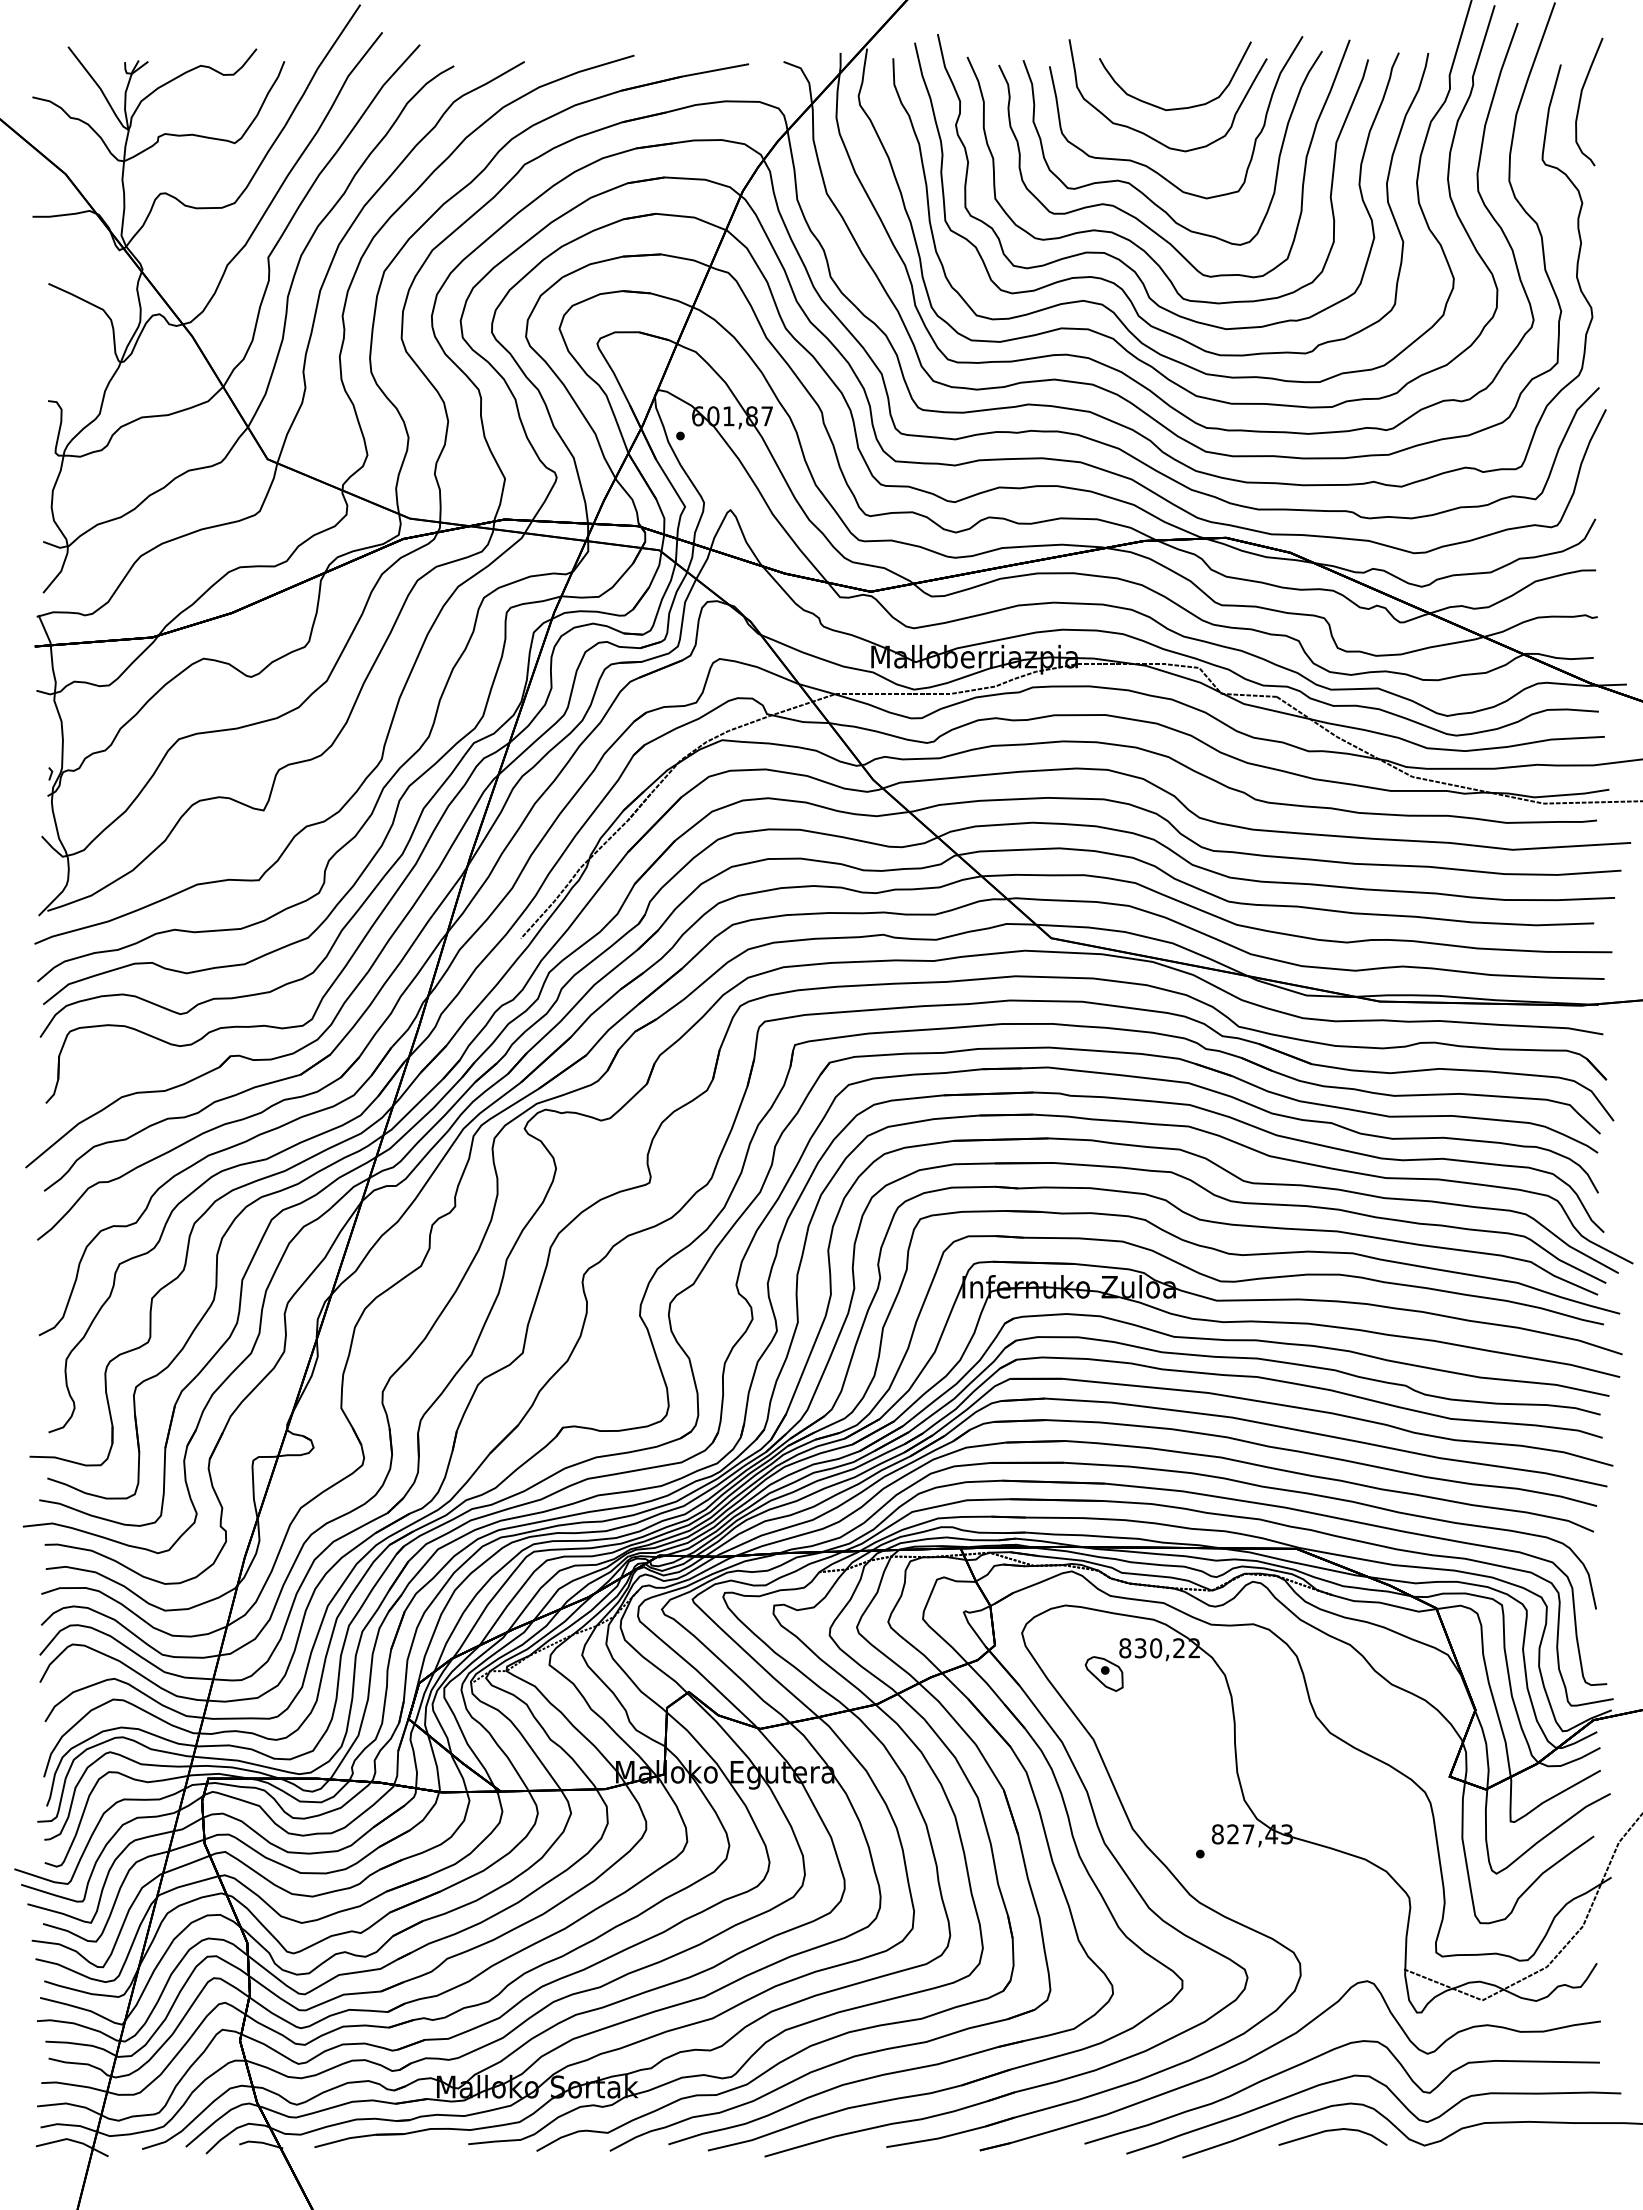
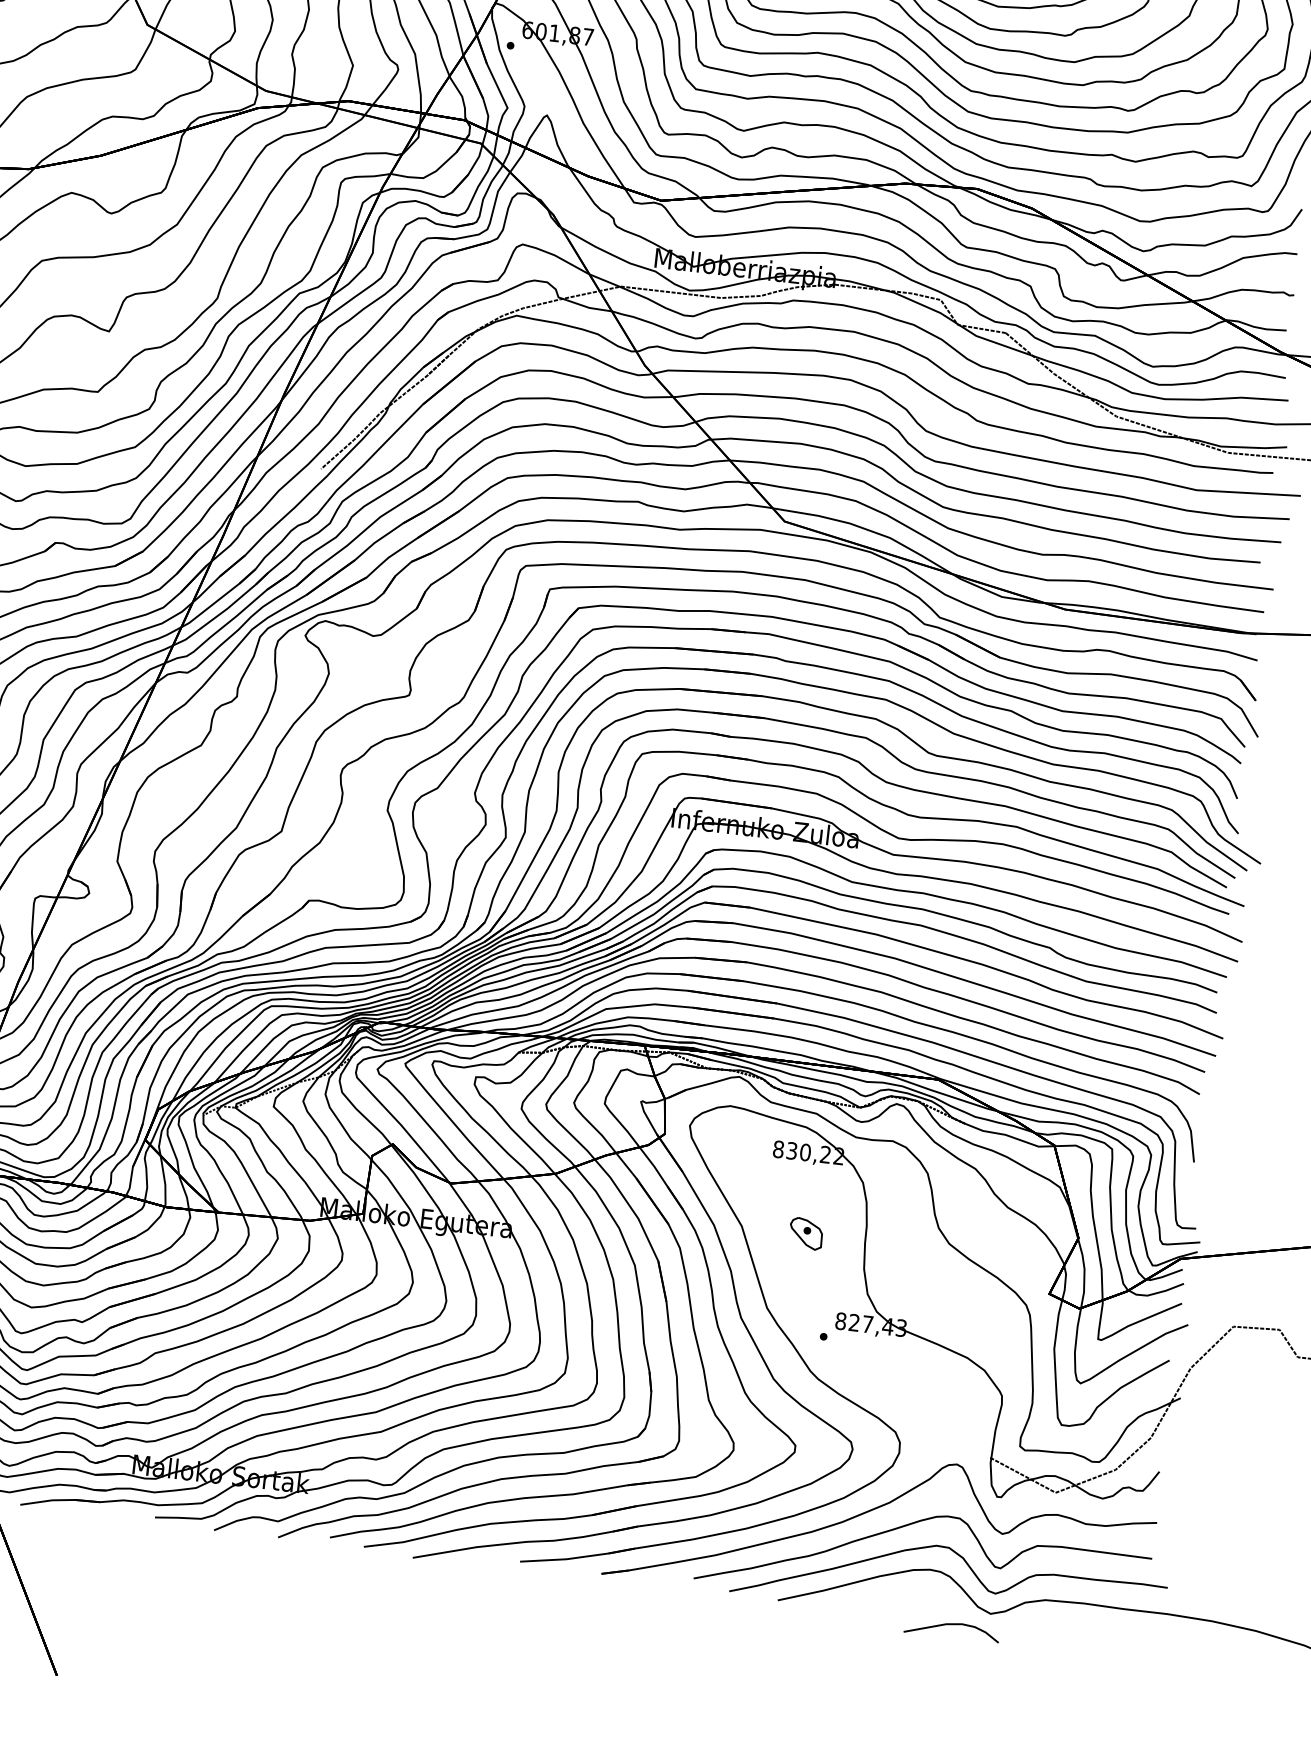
part: (1103, 1673) -> (805, 1233), moved
curve: (1332, 2131) -> (952, 1625), moved

